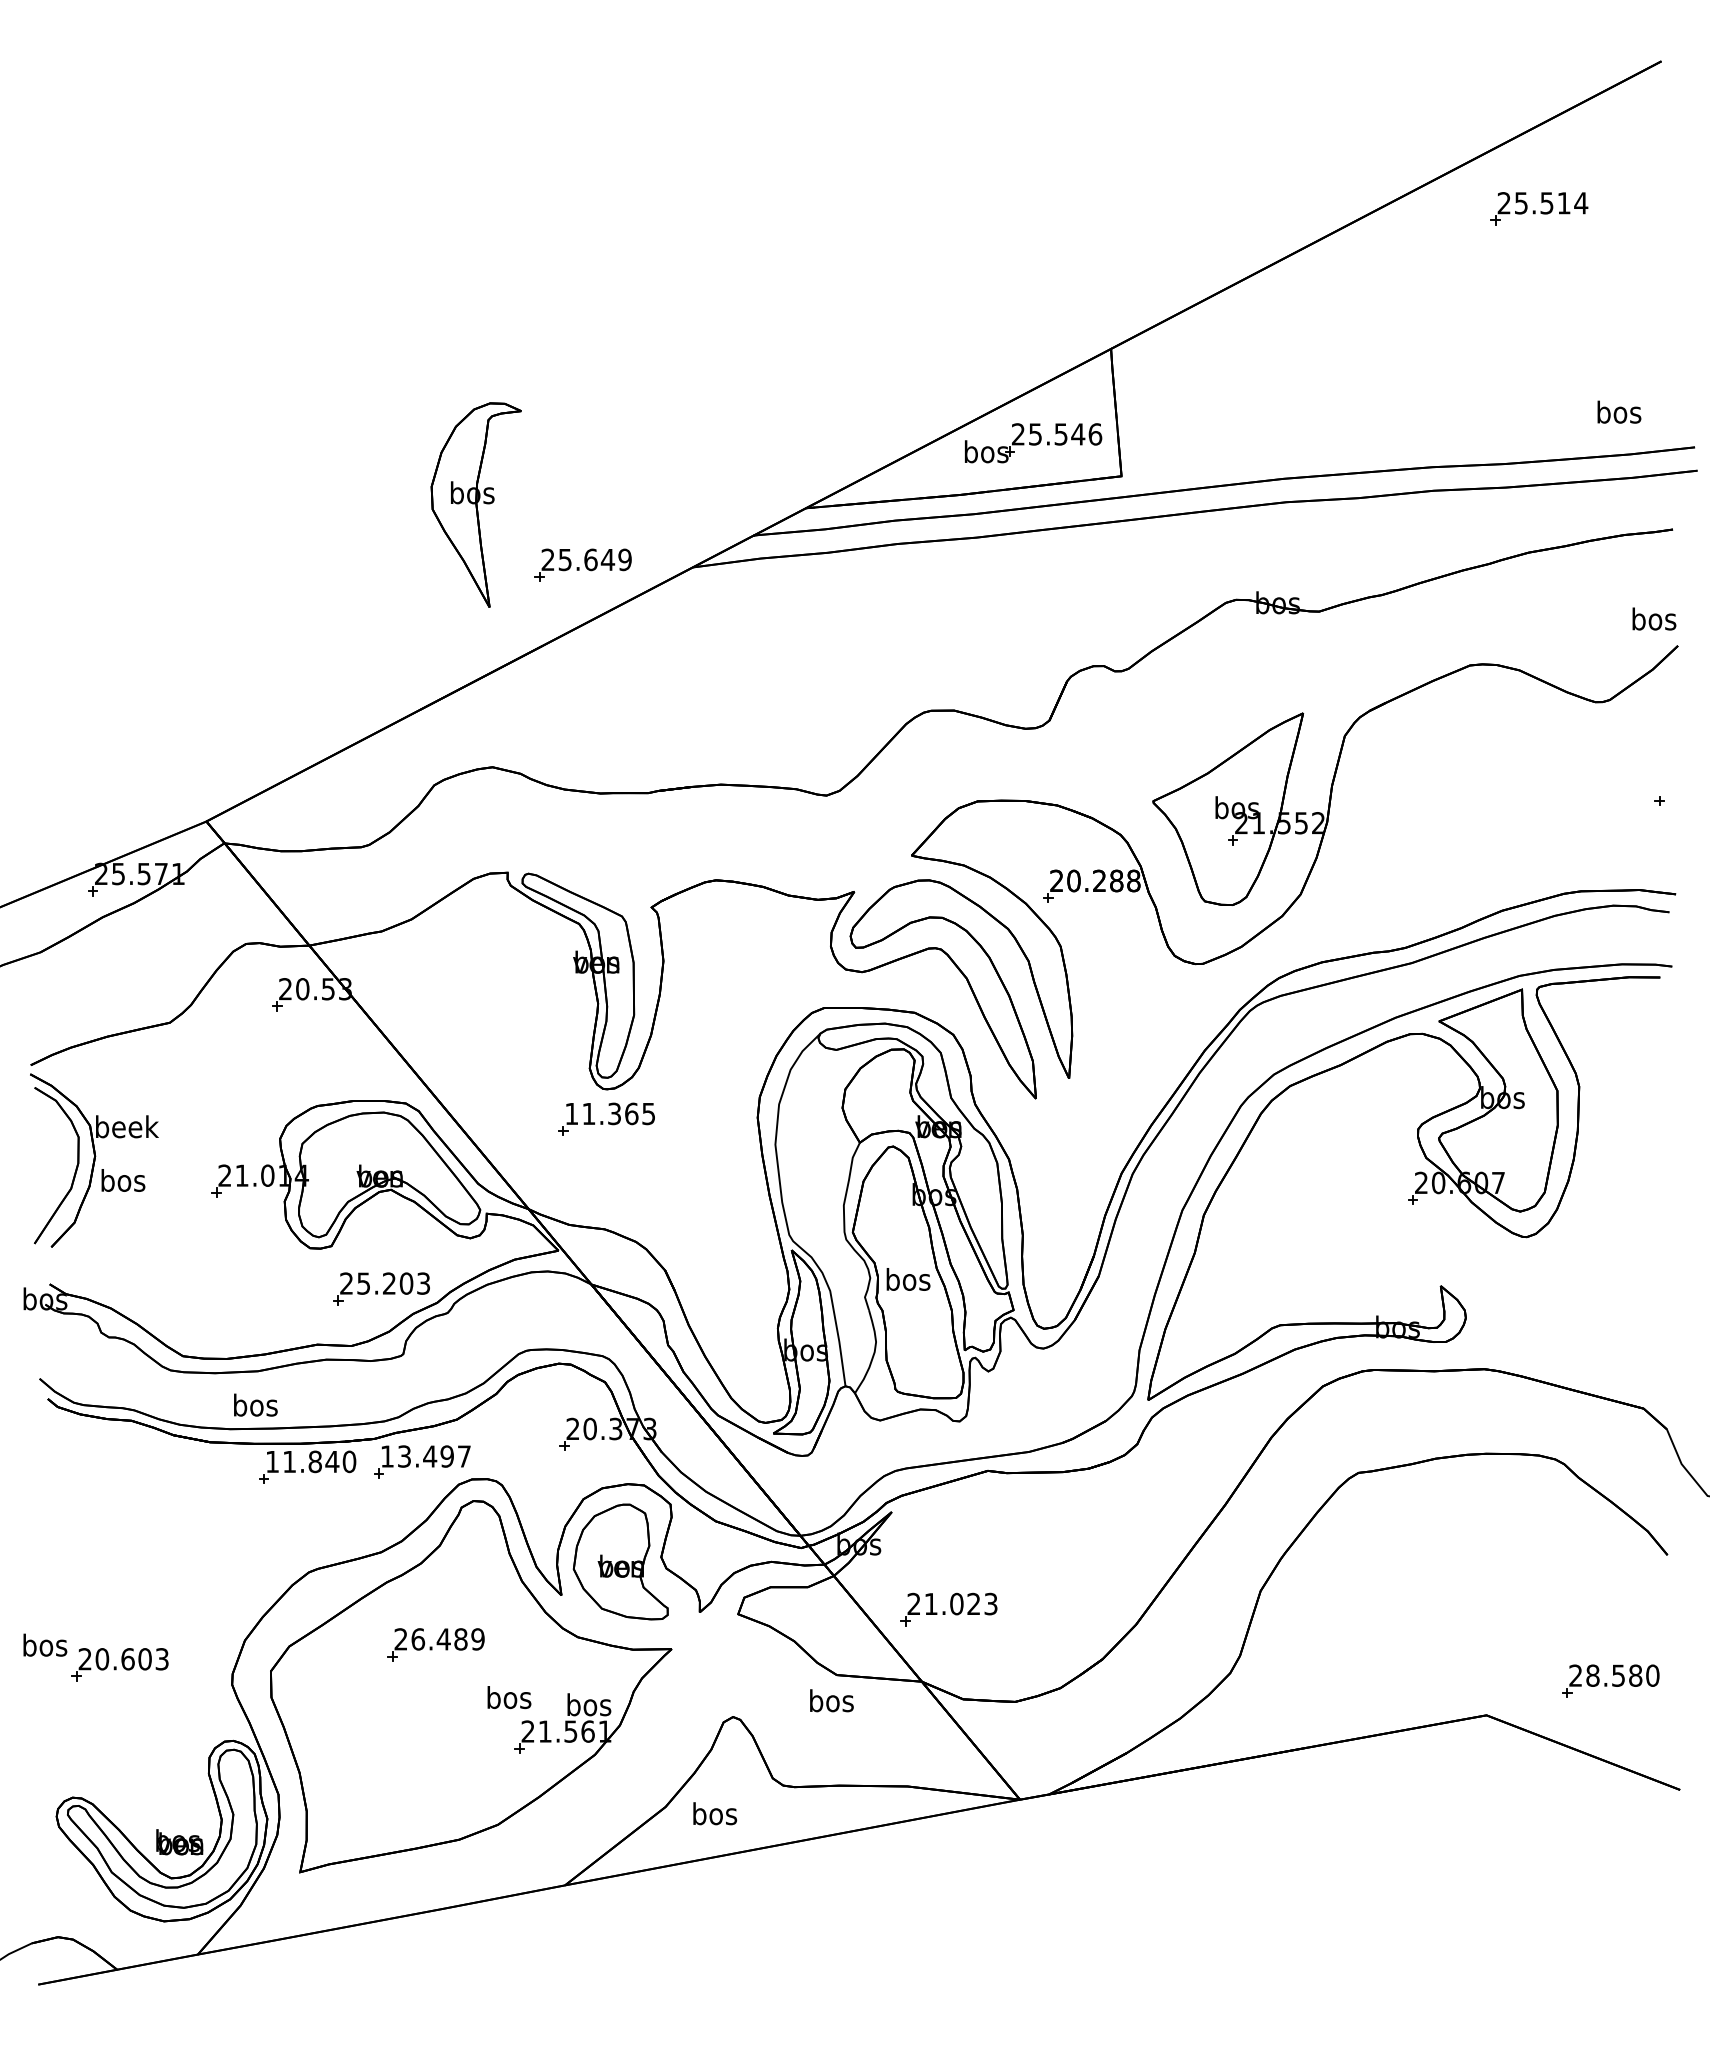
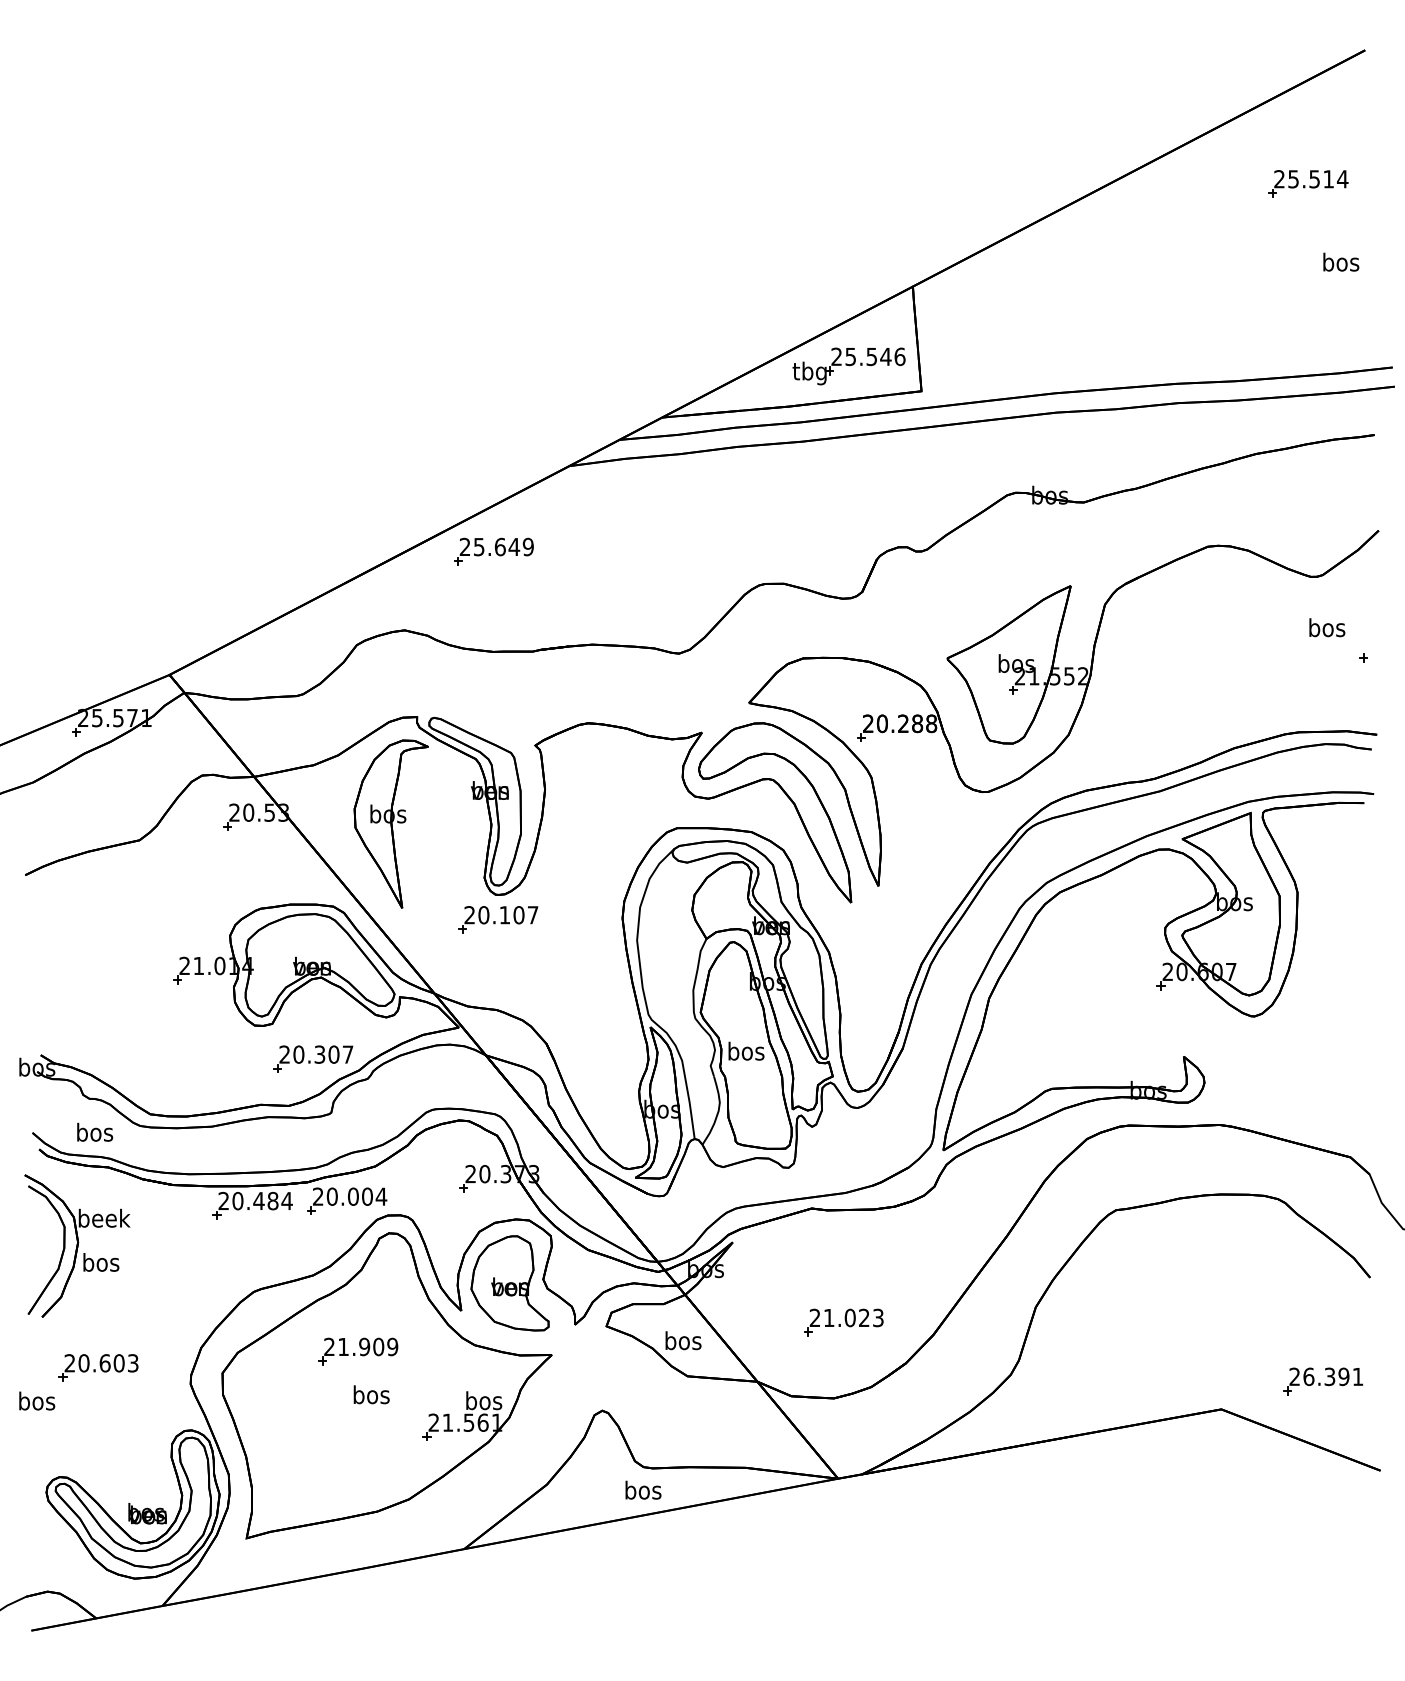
part: (1539, 208) -> (1308, 183), moved
text: (1619, 411) -> (1341, 261), moved
text: (986, 454) -> (810, 373), bos -> tbg
part: (475, 504) -> (390, 823), moved
part: (582, 564) -> (493, 550), moved
text: (1654, 618) -> (1327, 627), moved
text: (610, 1113) -> (501, 914), 11.365 -> 20.107
part: (94, 1160) -> (77, 1246), moved
text: (393, 1283) -> (323, 1054), 25.203 -> 20.307
text: (255, 1404) -> (94, 1131), moved
text: (426, 1456) -> (350, 1196), 13.497 -> 20.004
text: (311, 1461) -> (255, 1200), 11.840 -> 20.484
part: (948, 1609) -> (843, 1322), moved
text: (439, 1639) -> (361, 1347), 26.489 -> 21.909
text: (45, 1644) -> (37, 1400), moved
text: (1622, 1675) -> (1333, 1376), 28.580 -> 26.391
text: (509, 1697) -> (371, 1394), moved
text: (831, 1700) -> (683, 1340), moved
text: (715, 1813) -> (643, 1490), moved

